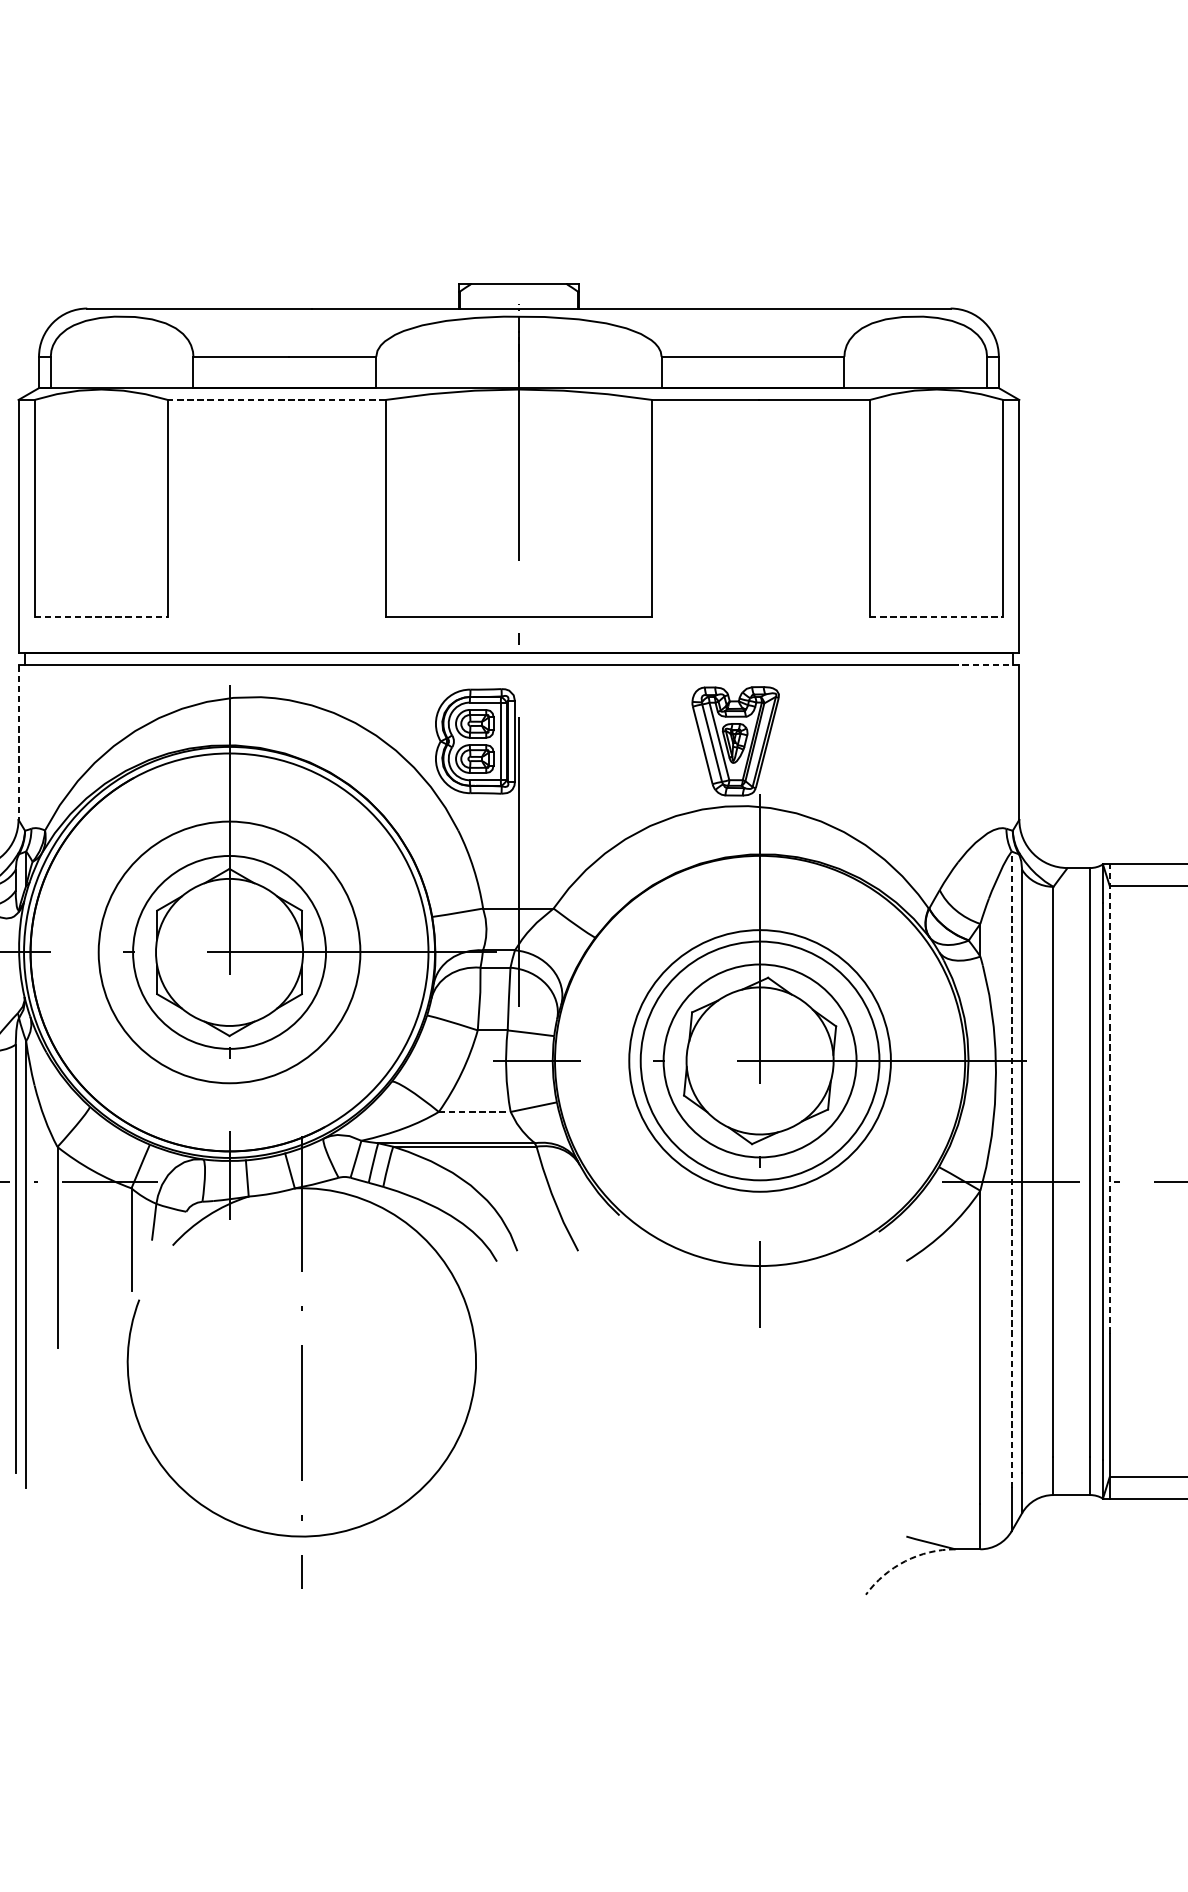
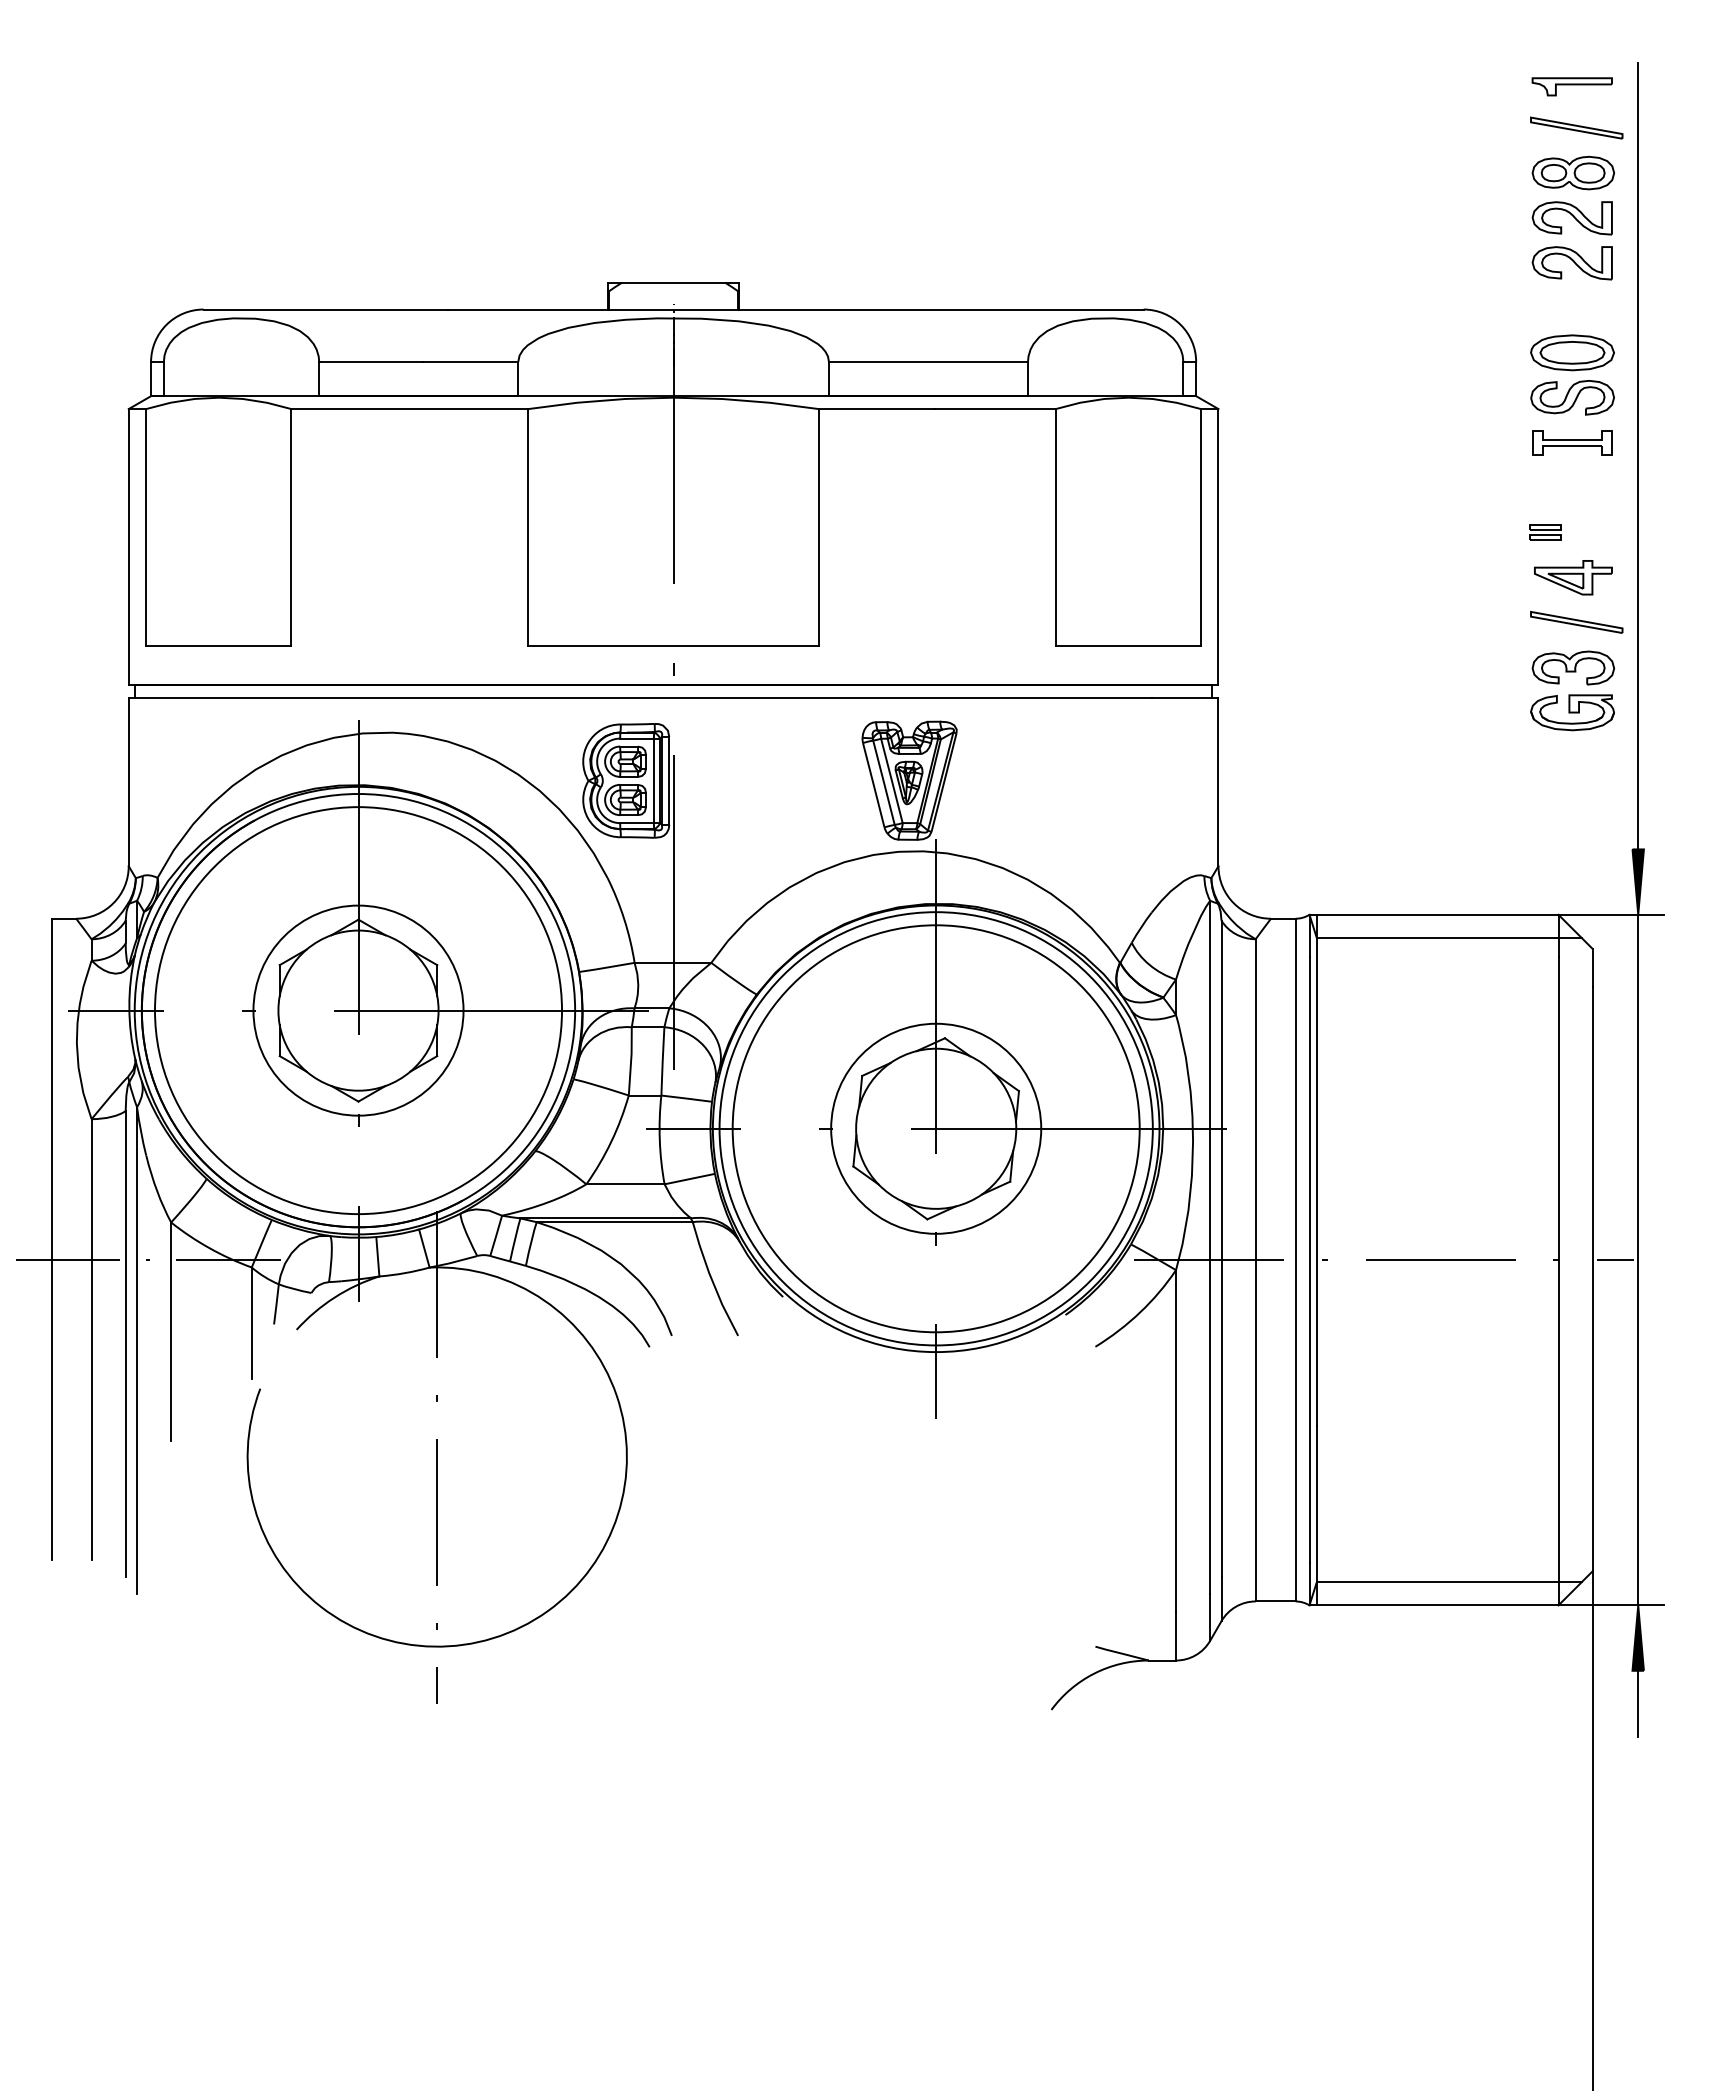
line: (276, 400) -> (409, 409), dashed -> solid
line: (100, 617) -> (218, 645), dashed -> solid
line: (936, 617) -> (1128, 645), dashed -> solid
line: (988, 665) -> (1184, 698), dashed -> solid
line: (18, 742) -> (128, 782), dashed -> solid
circle: (229, 952) -> (358, 1010), size x1.43
circle: (759, 1060) -> (935, 1128), size x1.43
circle: (759, 1060) -> (935, 1128), size x1.67
line: (1109, 1098) -> (1316, 1169), dashed -> solid
line: (474, 1112) -> (625, 1184), dashed -> solid
line: (1012, 1169) -> (1210, 1247), dashed -> solid
arc: (905, 1561) -> (1094, 1673), dashed -> solid

